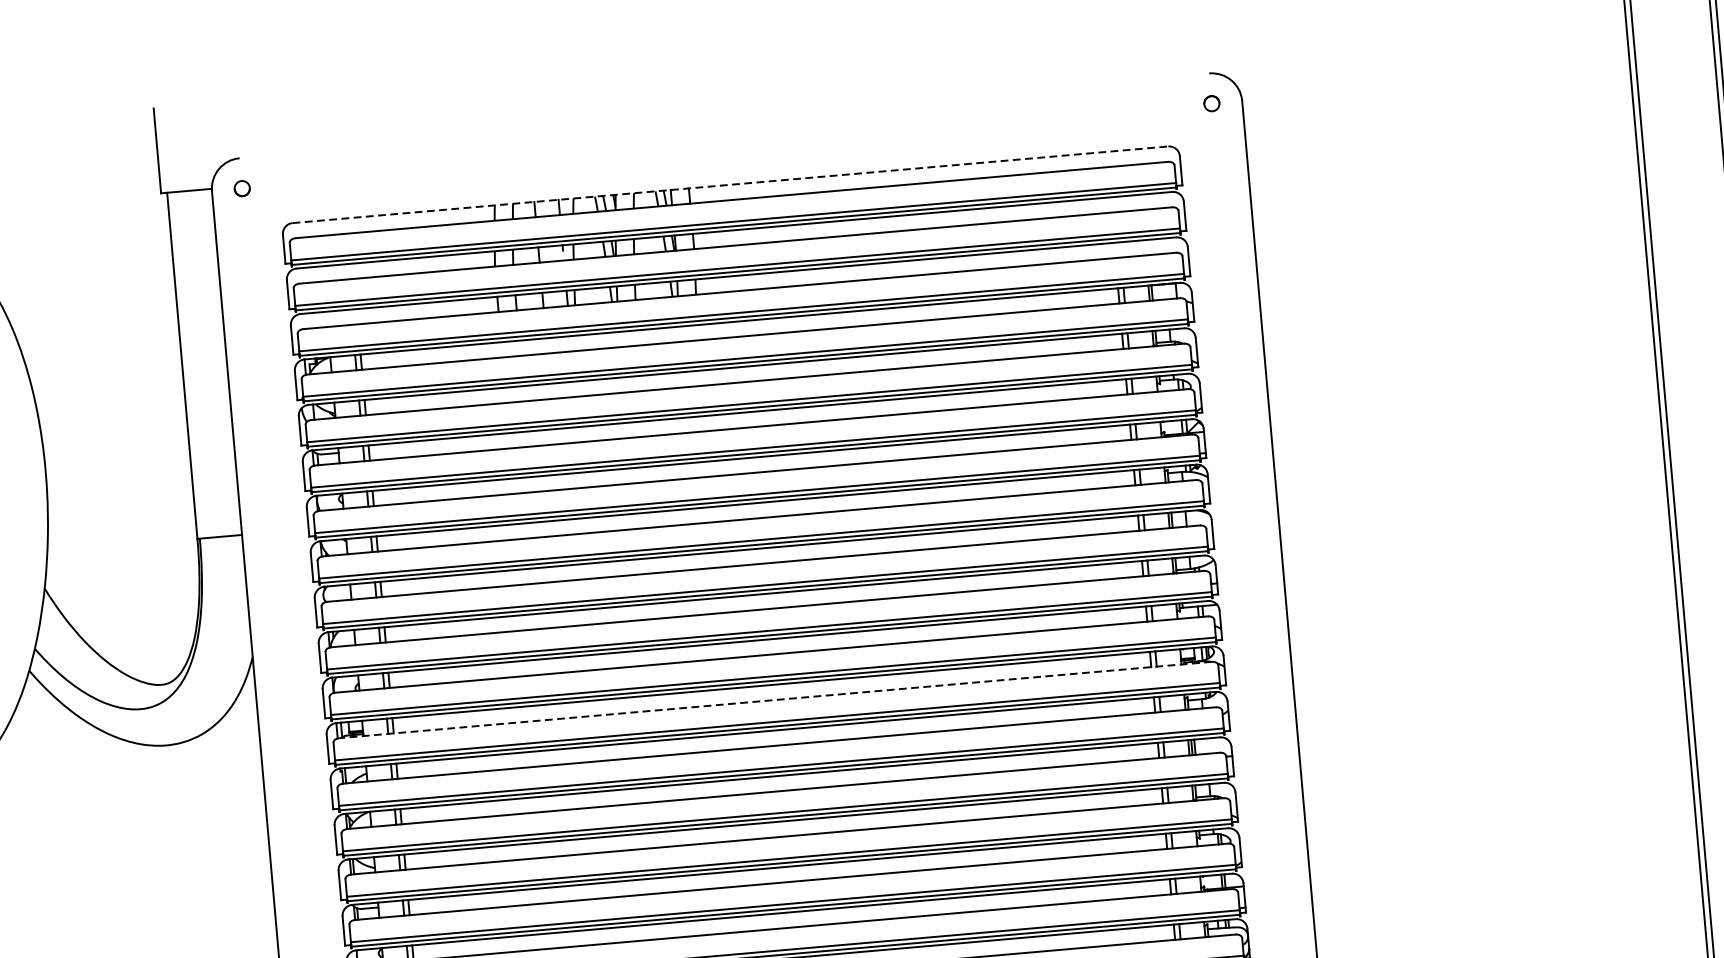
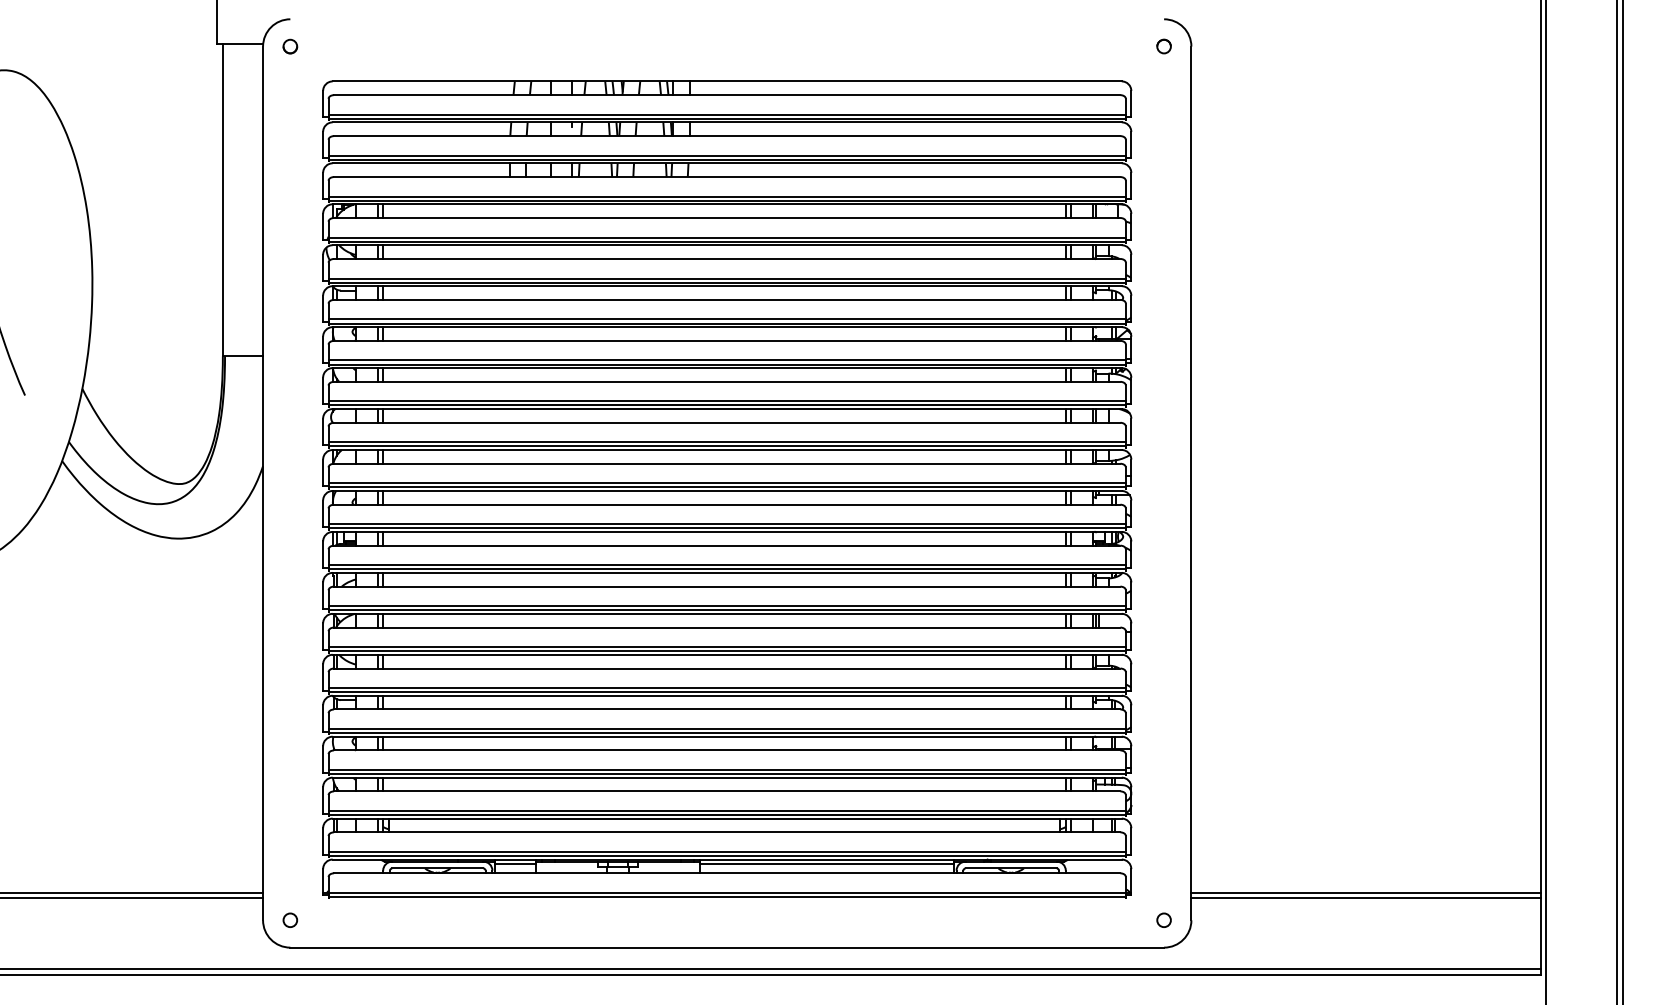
line: (730, 184) -> (727, 81), dashed -> solid
line: (774, 699) -> (726, 545), dashed -> solid

